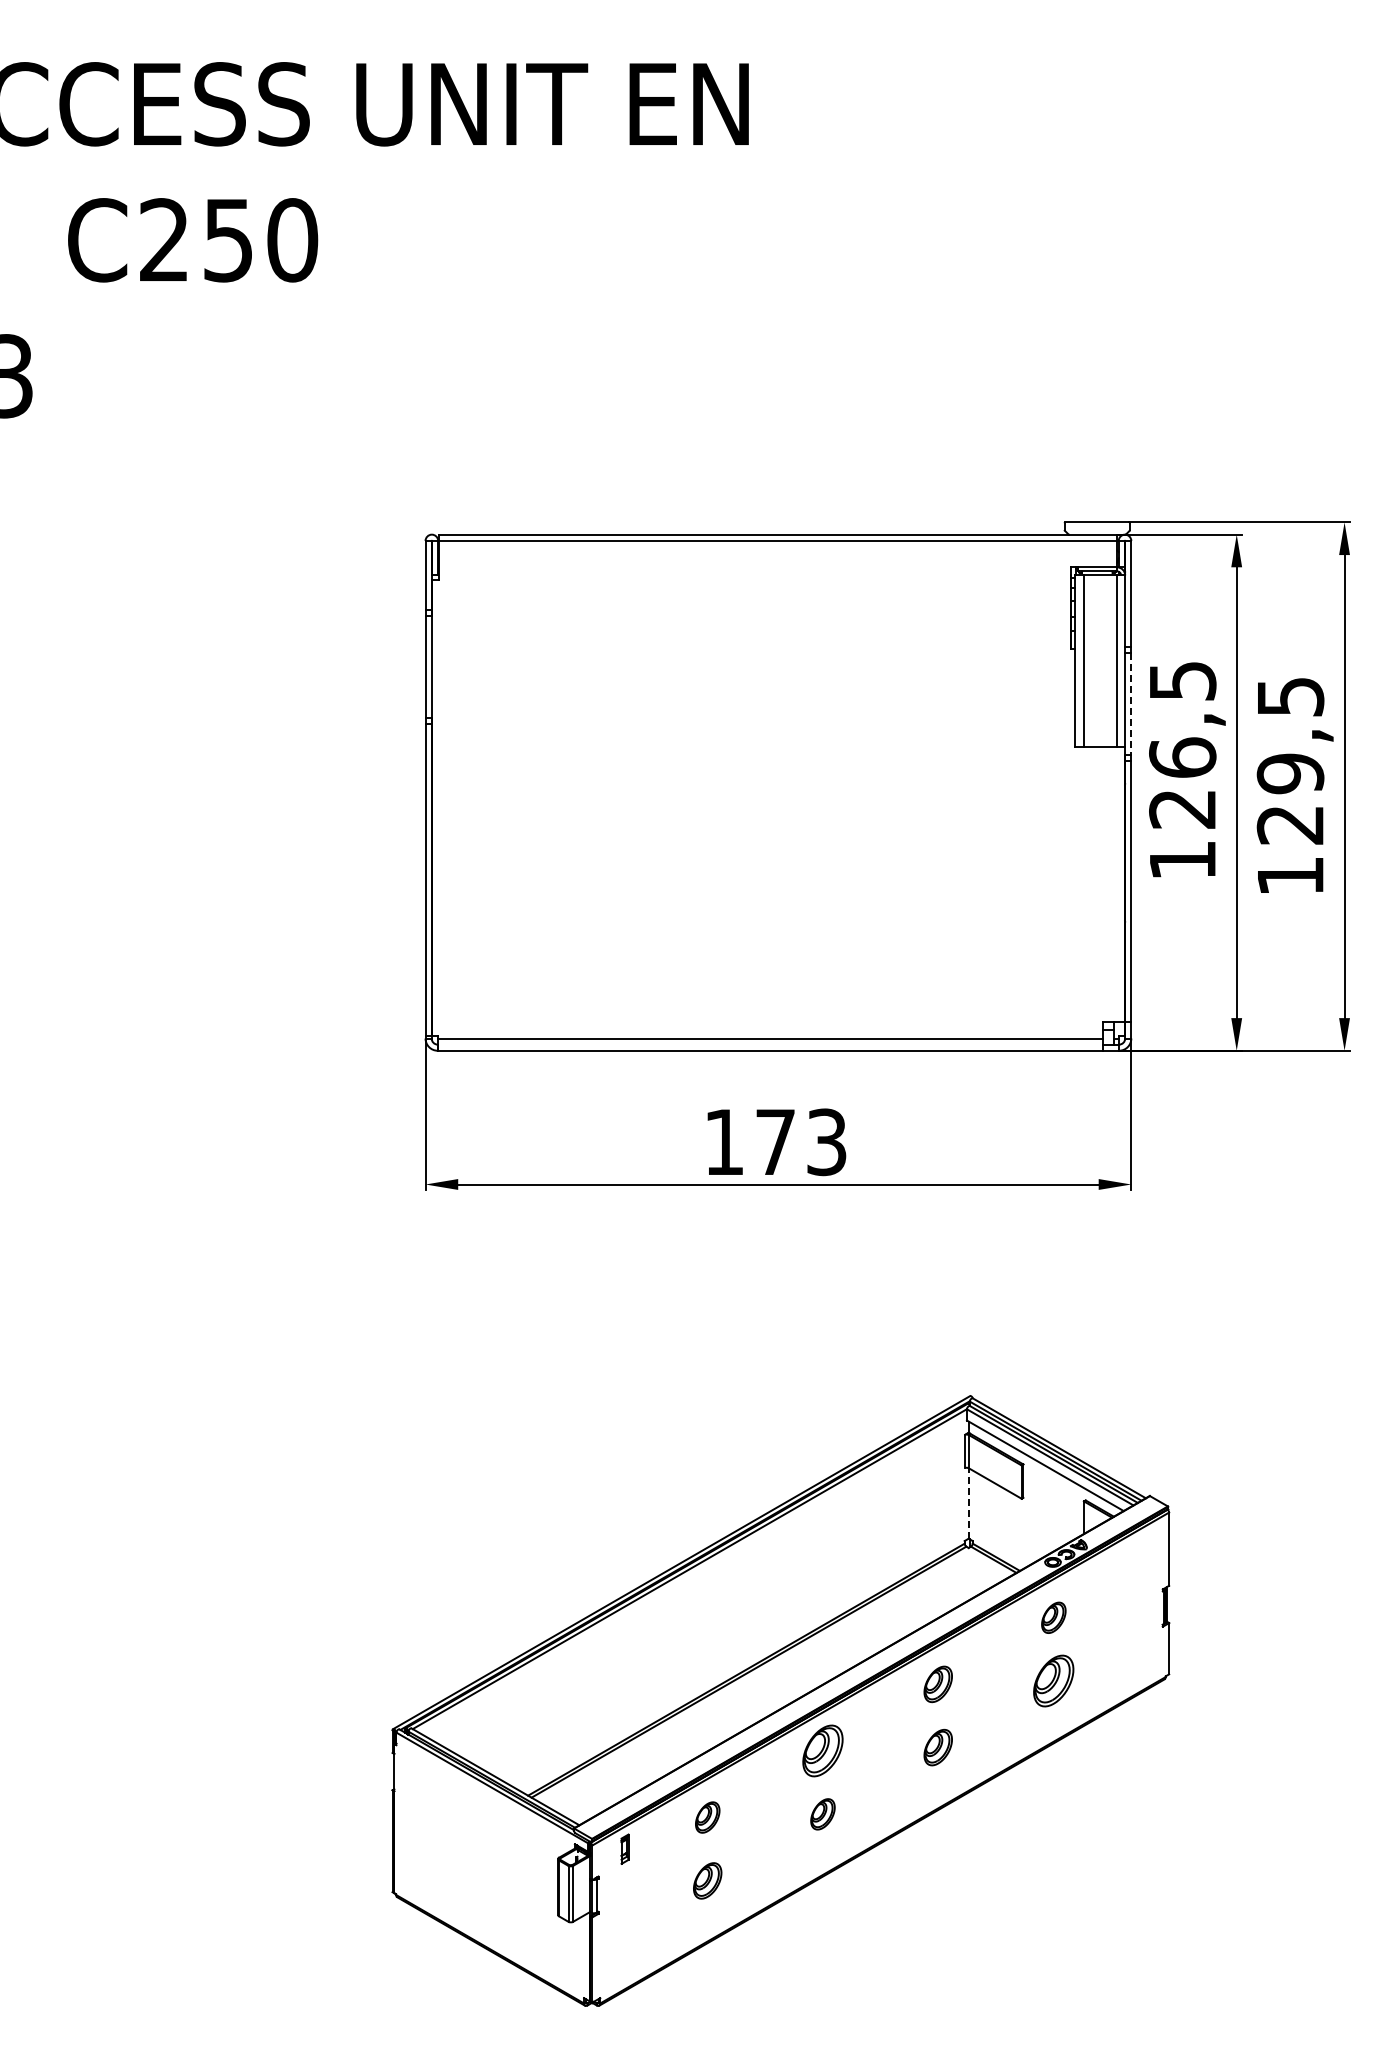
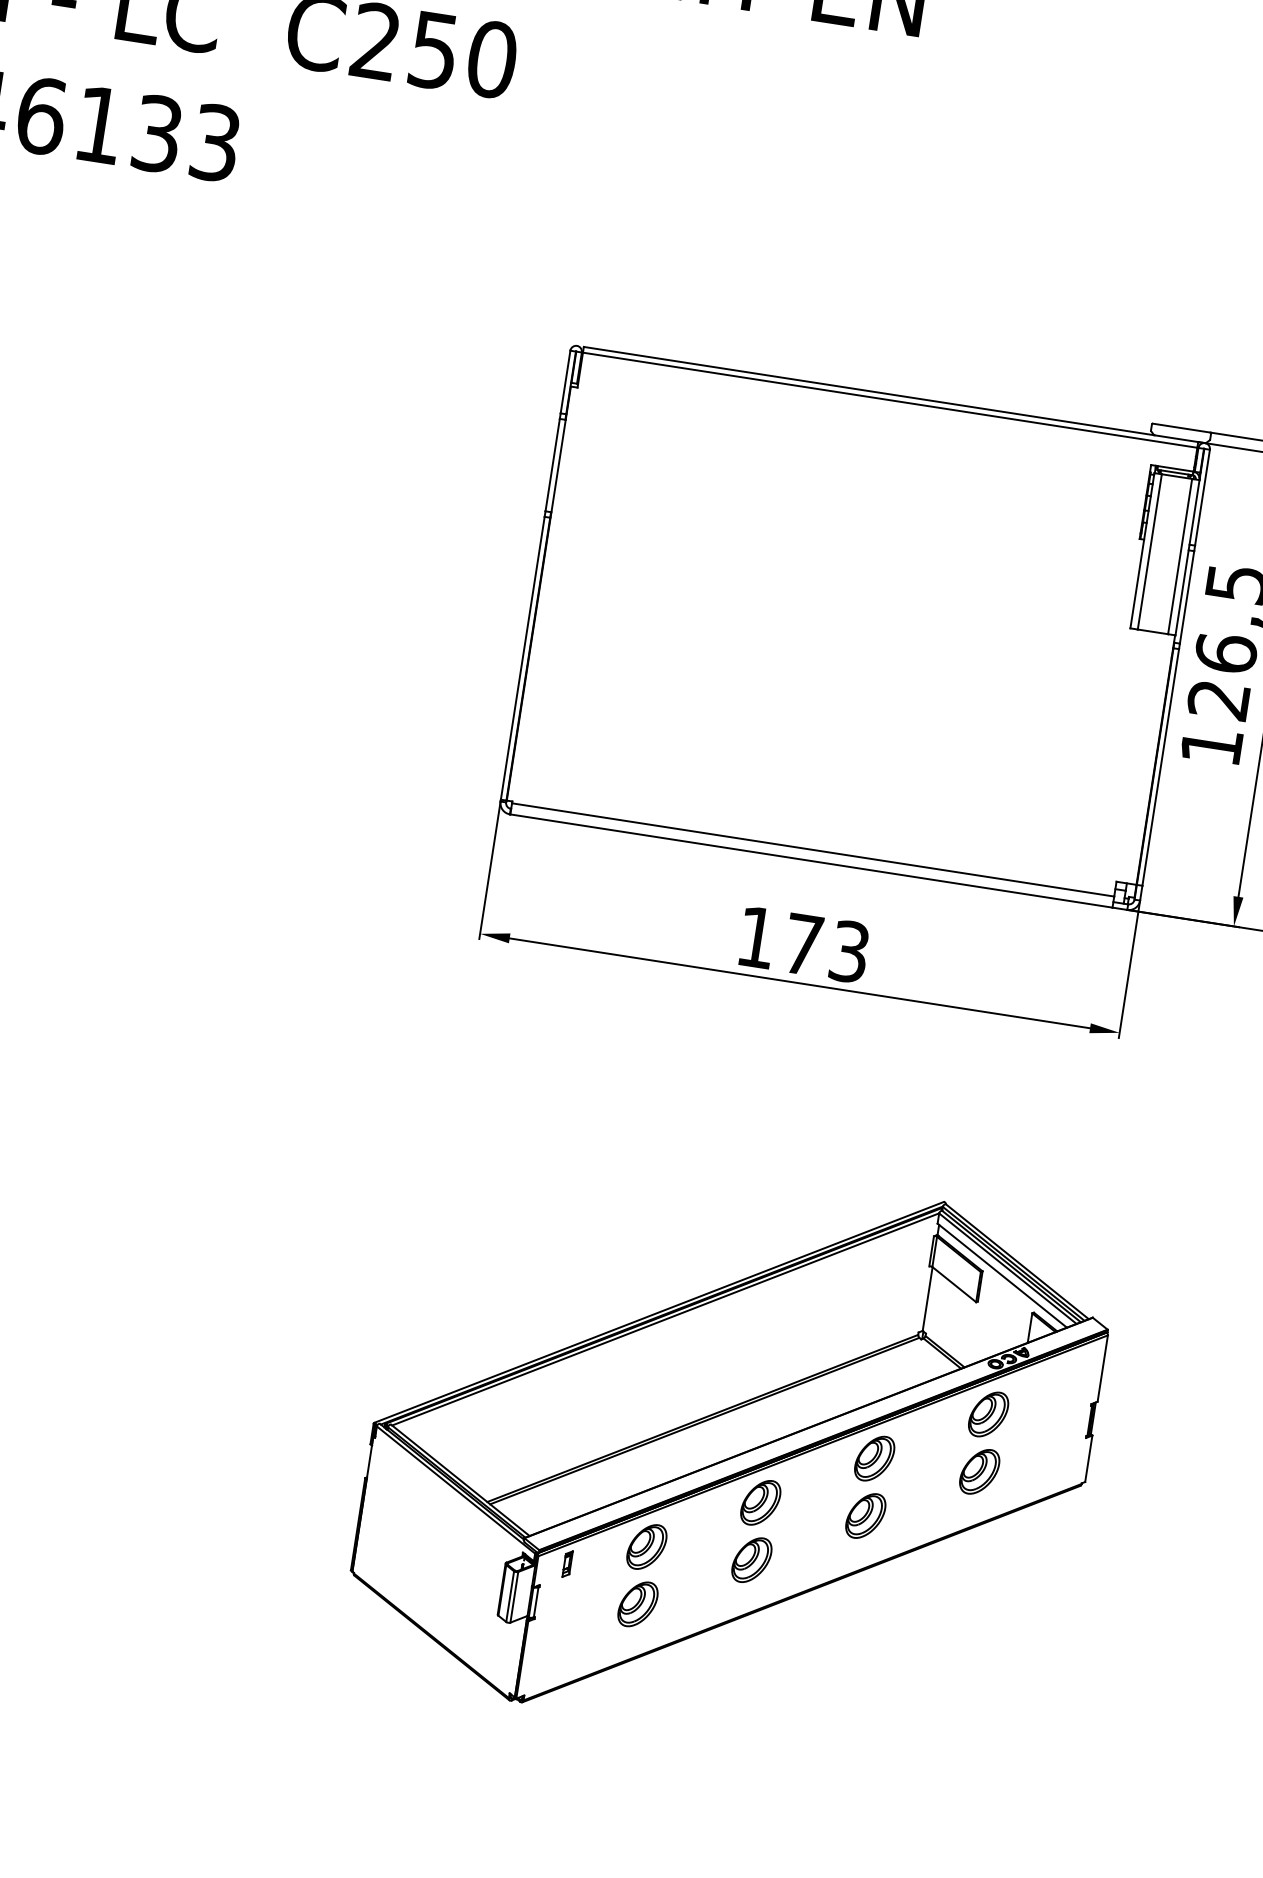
line: (1131, 704) -> (1187, 597), dashed -> solid
line: (968, 1503) -> (927, 1299), dashed -> solid
part: (1053, 1617) -> (988, 1414), size x1.67
part: (937, 1684) -> (873, 1458), size x1.43
part: (937, 1747) -> (865, 1515), size x1.43
part: (822, 1814) -> (751, 1560), size x1.67
part: (707, 1817) -> (646, 1546), size x1.67
part: (707, 1880) -> (637, 1604), size x1.43

